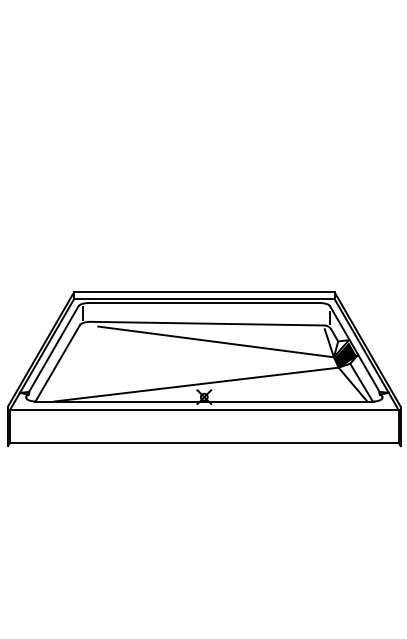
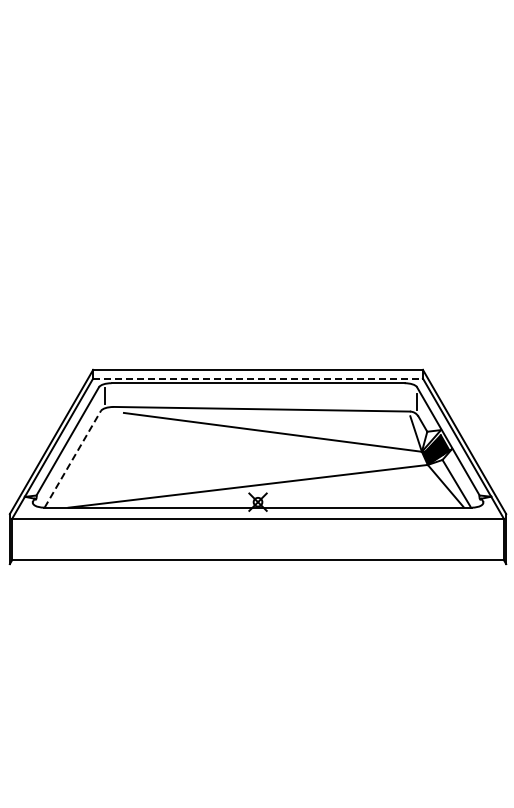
line: (204, 299) -> (258, 378), solid -> dashed
line: (58, 362) -> (73, 458), solid -> dashed

